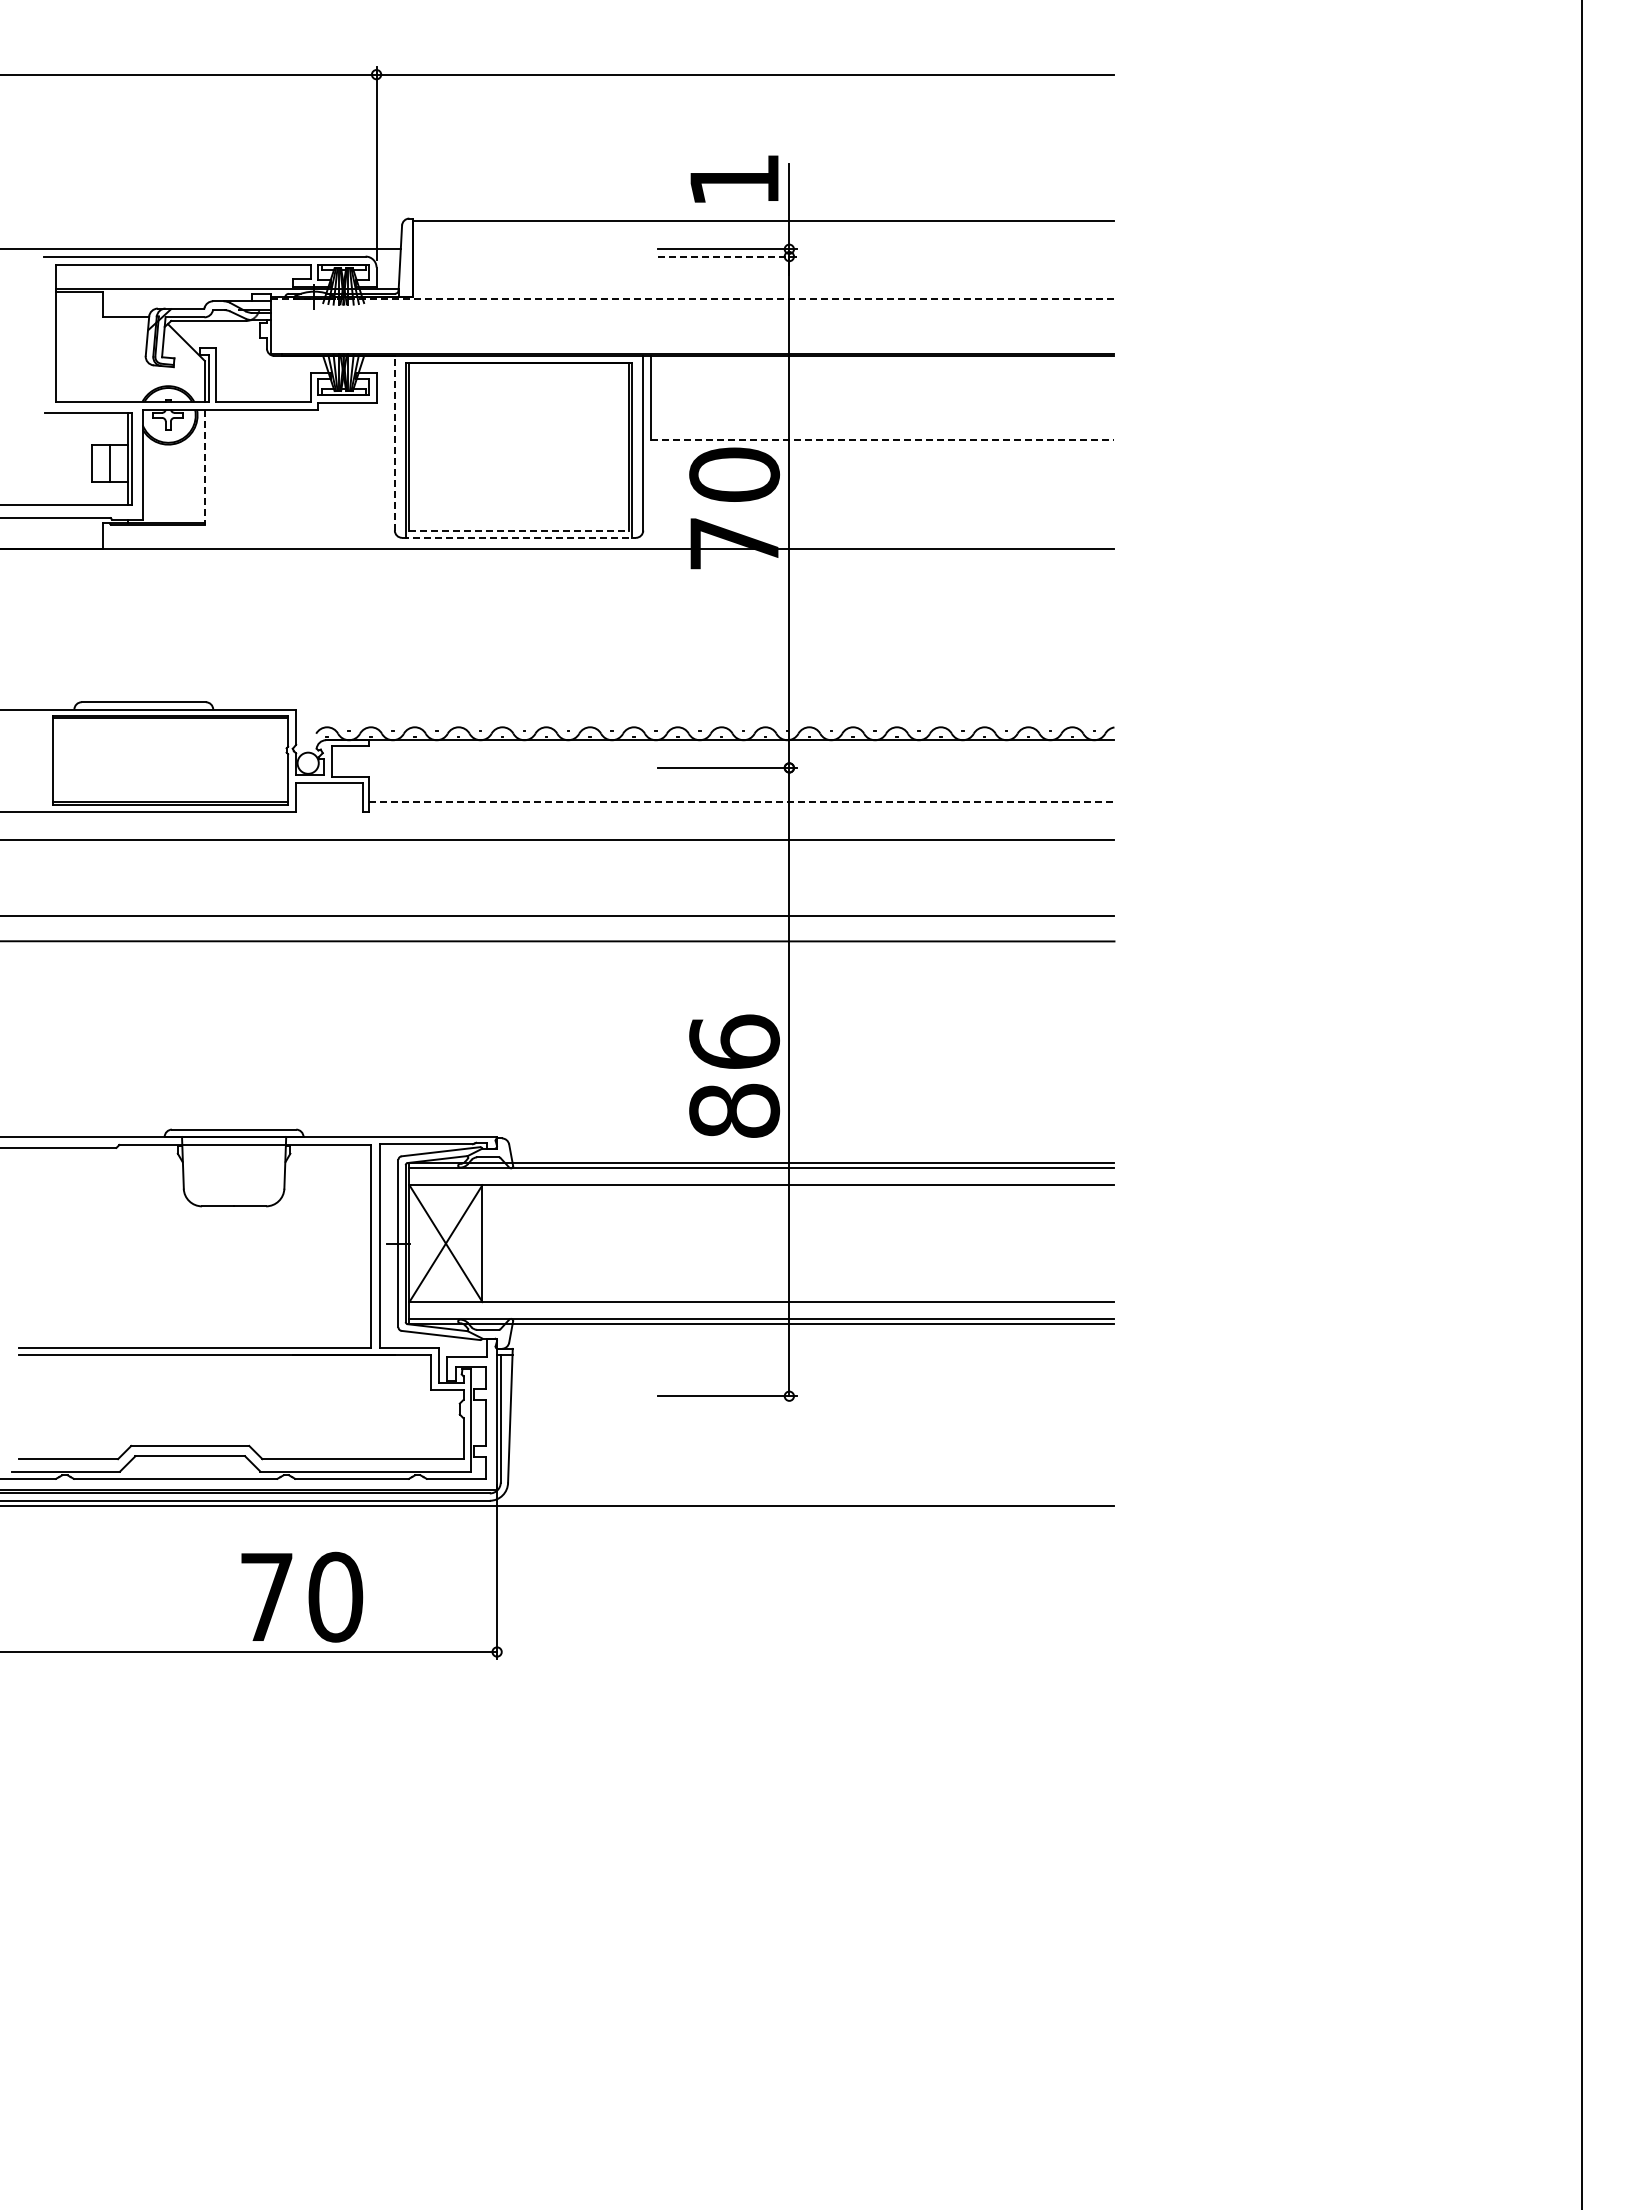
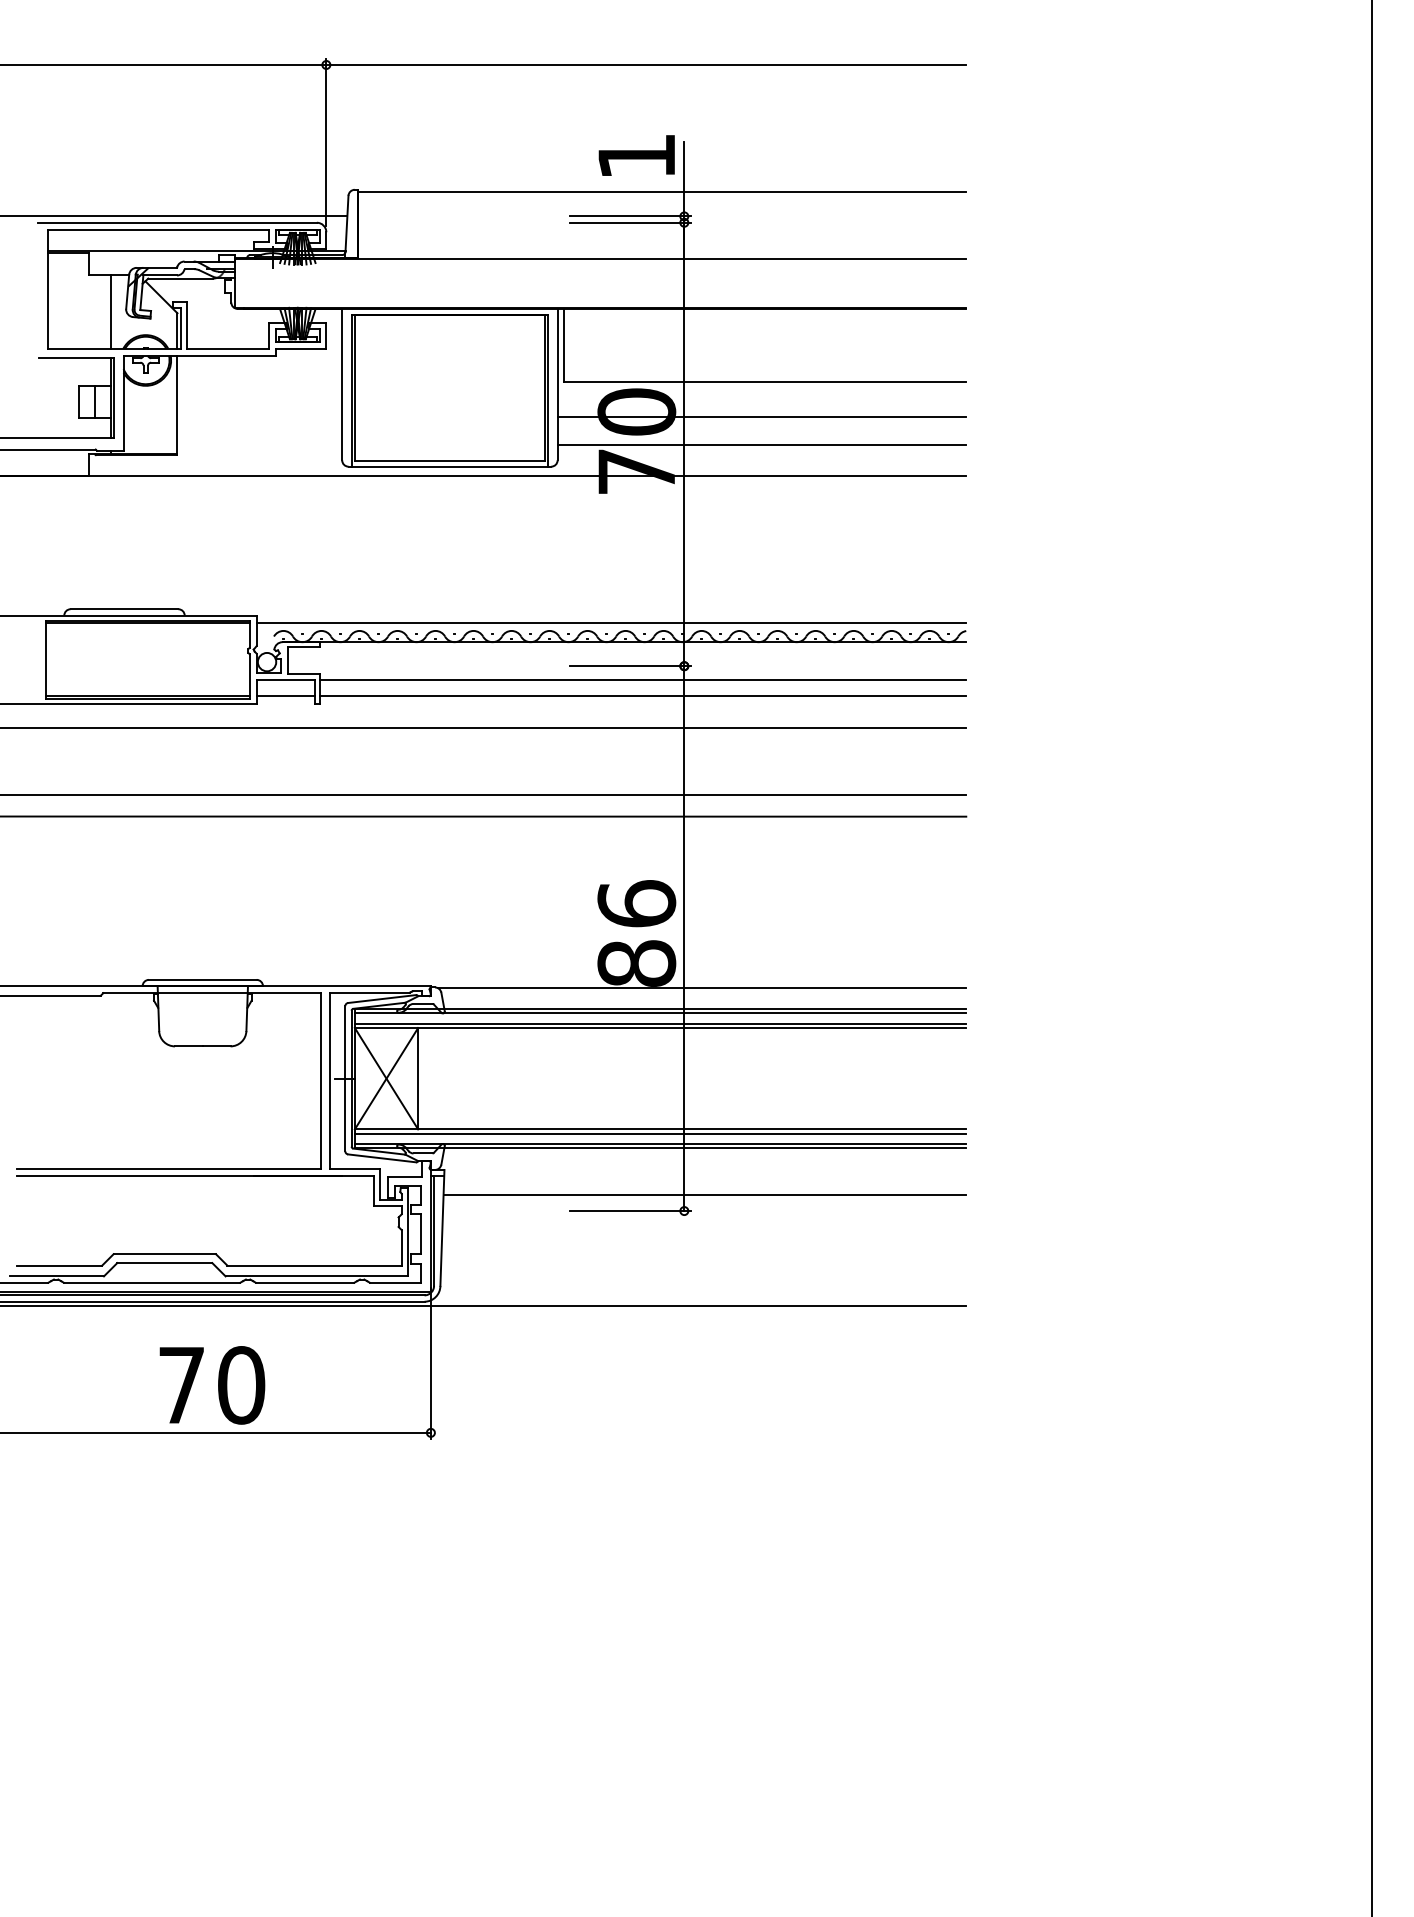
line: (727, 256) -> (630, 222), dashed -> solid
line: (692, 298) -> (600, 259), dashed -> solid
line: (128, 359) -> (111, 312), added
line: (882, 439) -> (765, 381), dashed -> solid
line: (394, 442) -> (341, 383), dashed -> solid
line: (204, 467) -> (177, 405), dashed -> solid
line: (878, 480) -> (761, 416), added
line: (878, 513) -> (761, 445), added
line: (519, 531) -> (450, 461), dashed -> solid
line: (519, 537) -> (450, 466), dashed -> solid
line: (705, 718) -> (611, 623), added
line: (741, 783) -> (642, 679), added
line: (329, 802) -> (285, 696), added
line: (741, 802) -> (642, 696), dashed -> solid
line: (809, 1139) -> (701, 988), added
line: (761, 1180) -> (660, 1023), added
line: (761, 1307) -> (660, 1134), added
line: (812, 1378) -> (704, 1195), added
text: (302, 1596) -> (212, 1384), moved

